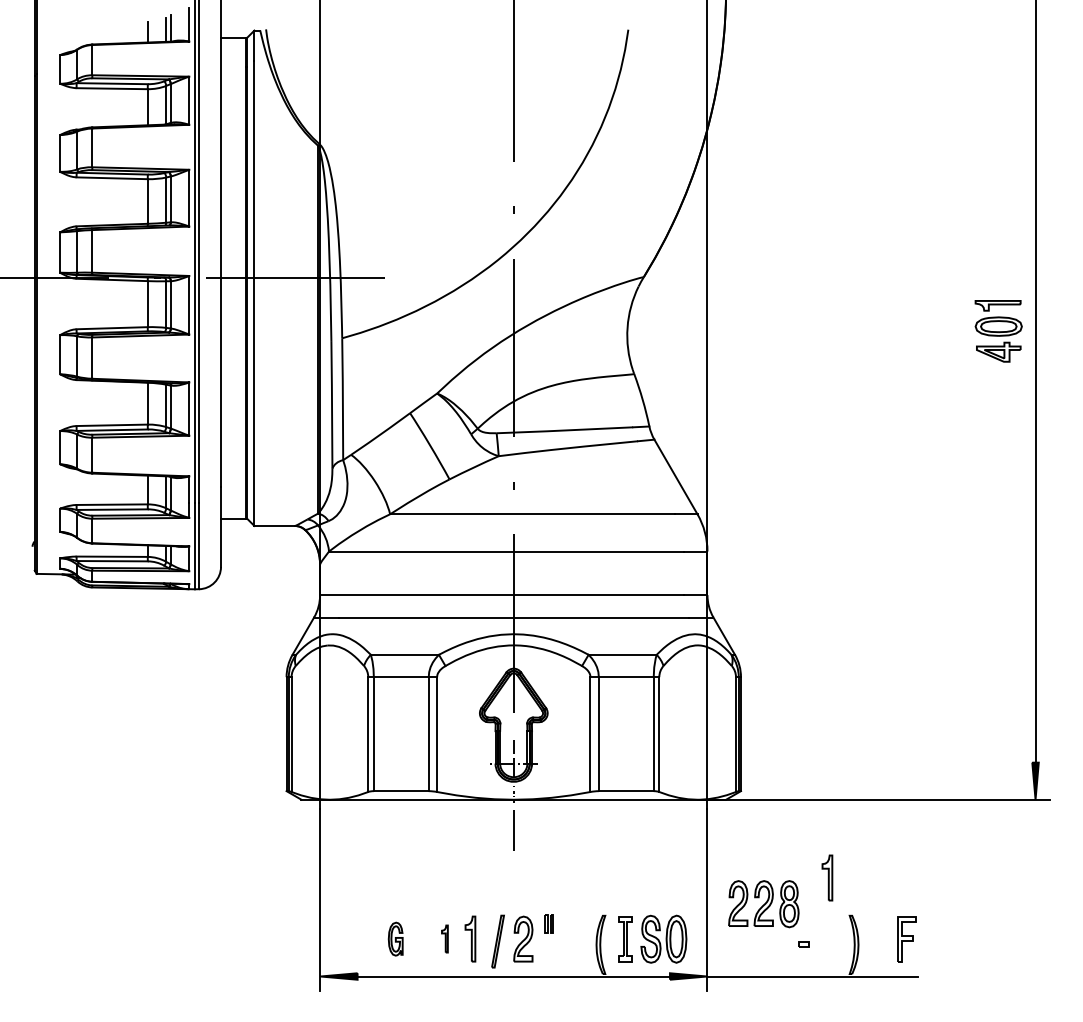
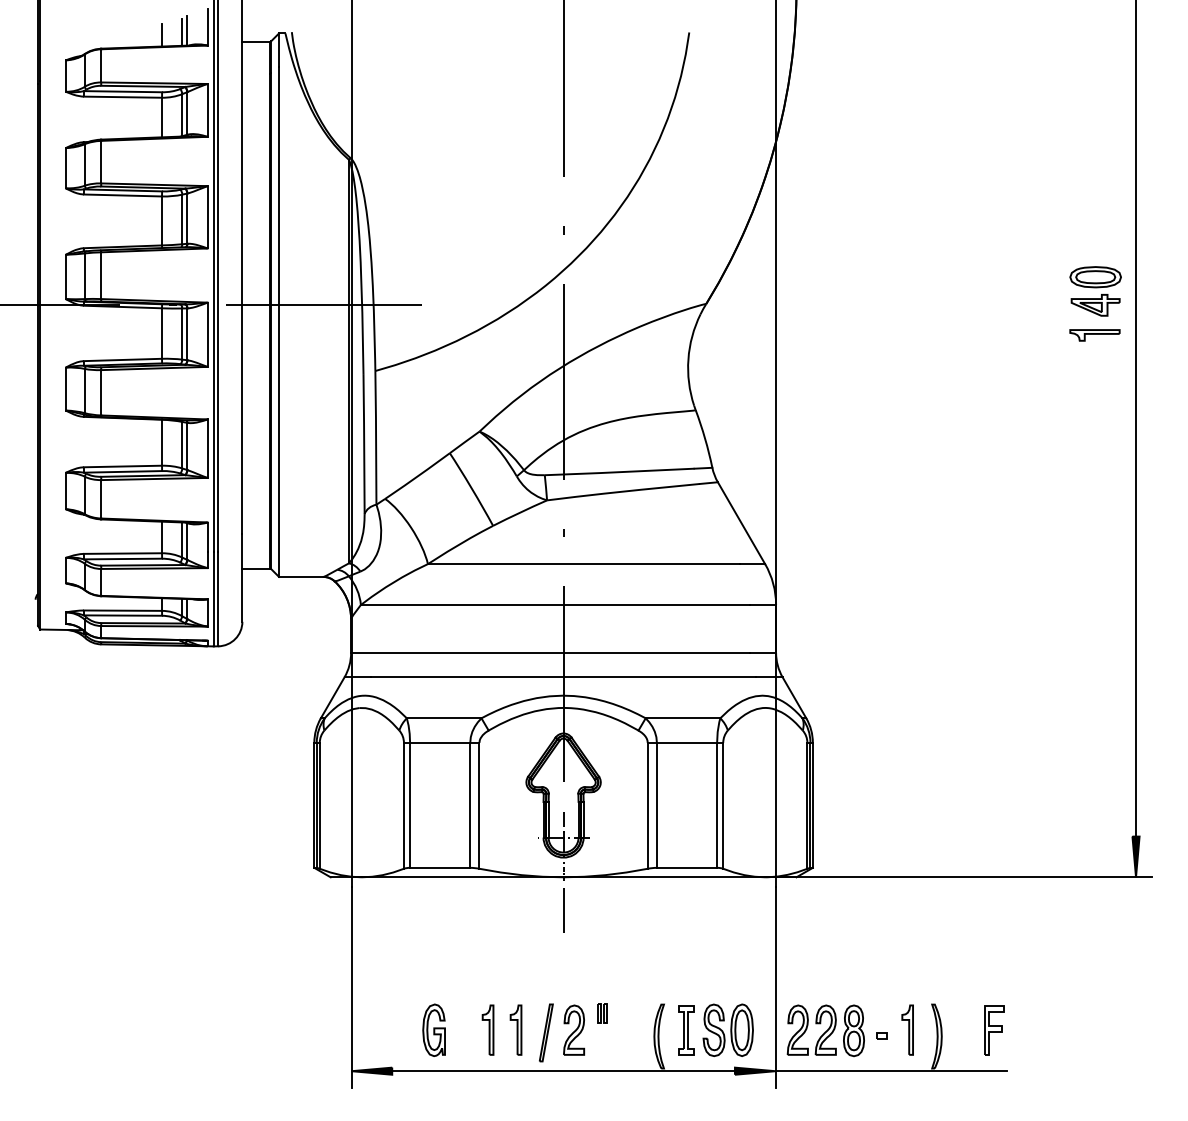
part: (998, 339) -> (1095, 291), moved
part: (827, 877) -> (907, 1029), moved
part: (763, 903) -> (825, 1030), moved
part: (395, 938) -> (433, 1029), size x1.43
part: (444, 938) -> (487, 1029), size x1.67

